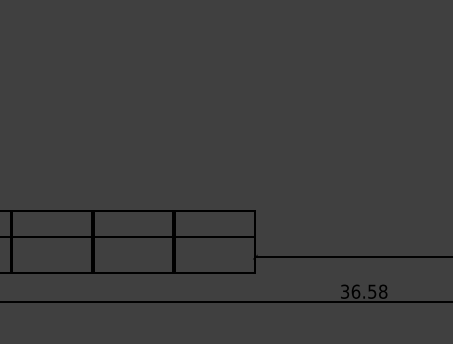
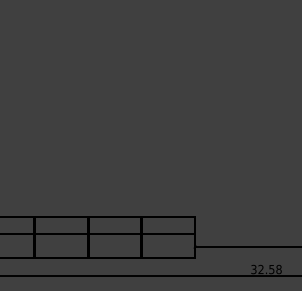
text: (355, 291) -> (260, 269), 36.58 -> 32.58

